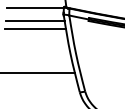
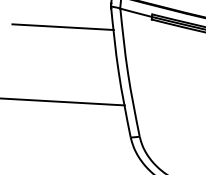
line: (35, 21) -> (63, 15), removed

